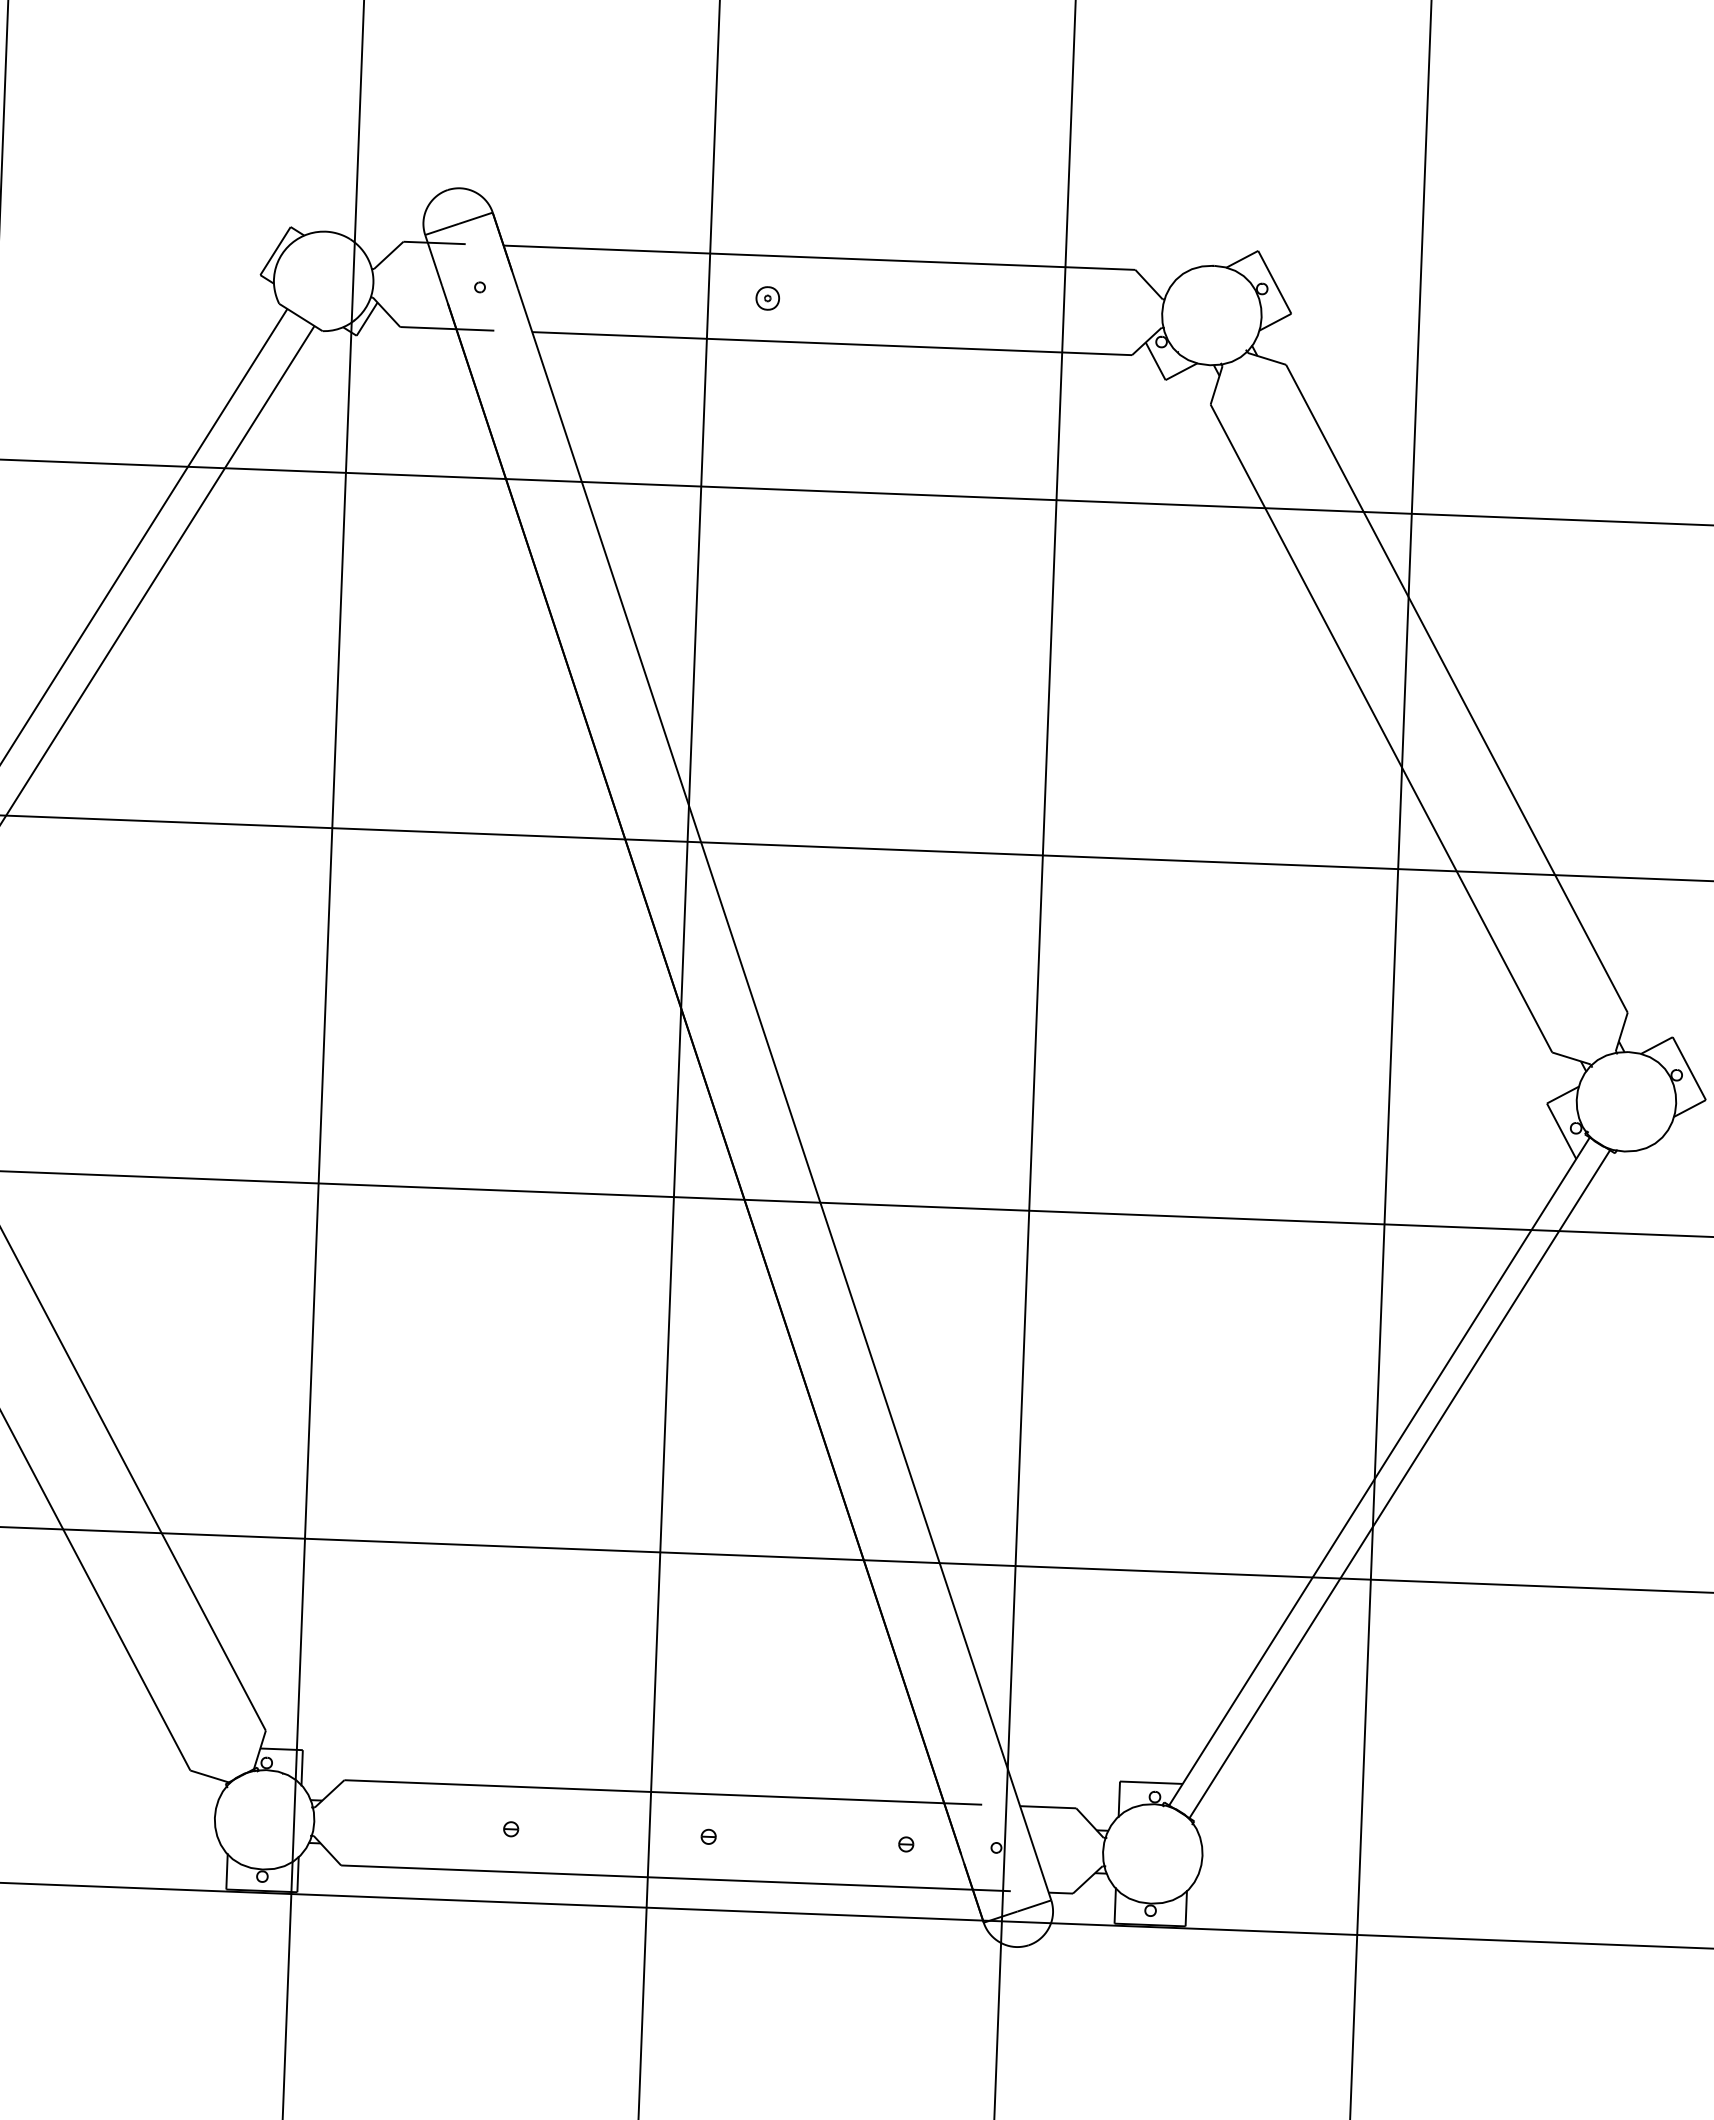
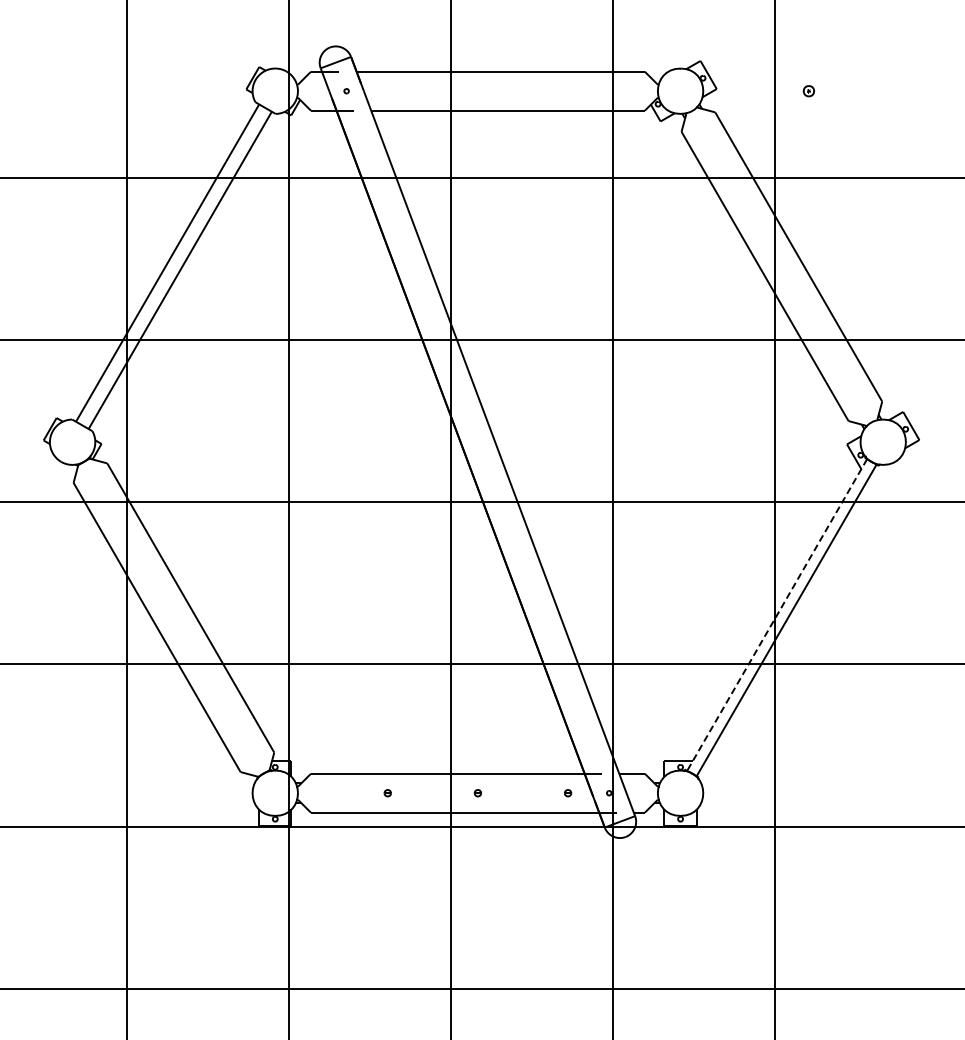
part: (766, 299) -> (808, 91), moved
line: (1380, 1472) -> (777, 615), solid -> dashed

